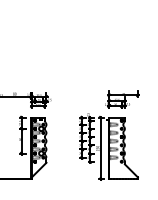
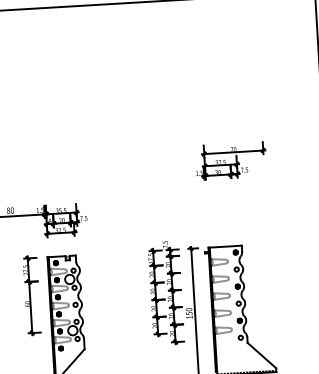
part: (122, 99) -> (231, 160), moved

